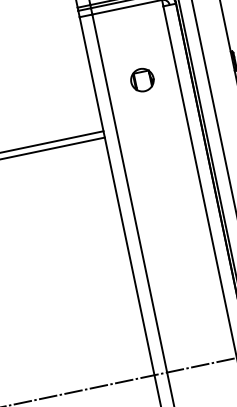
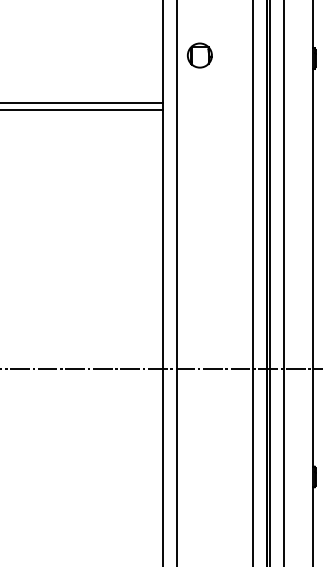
part: (142, 80) -> (199, 55), moved

